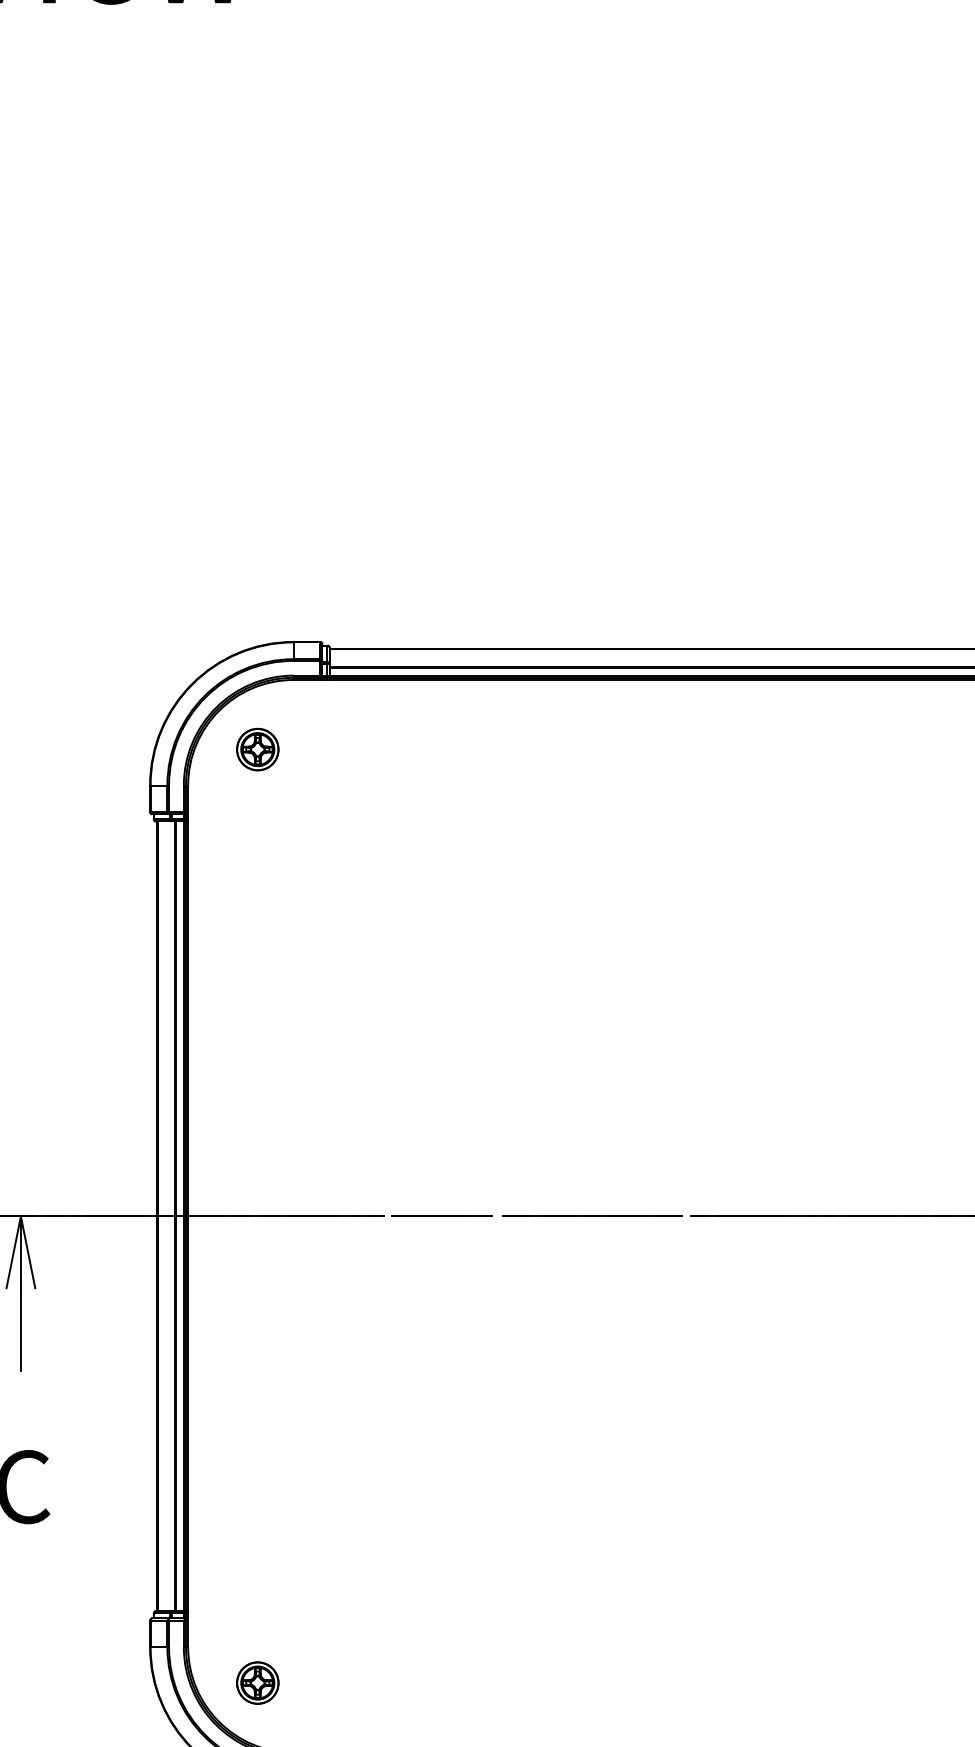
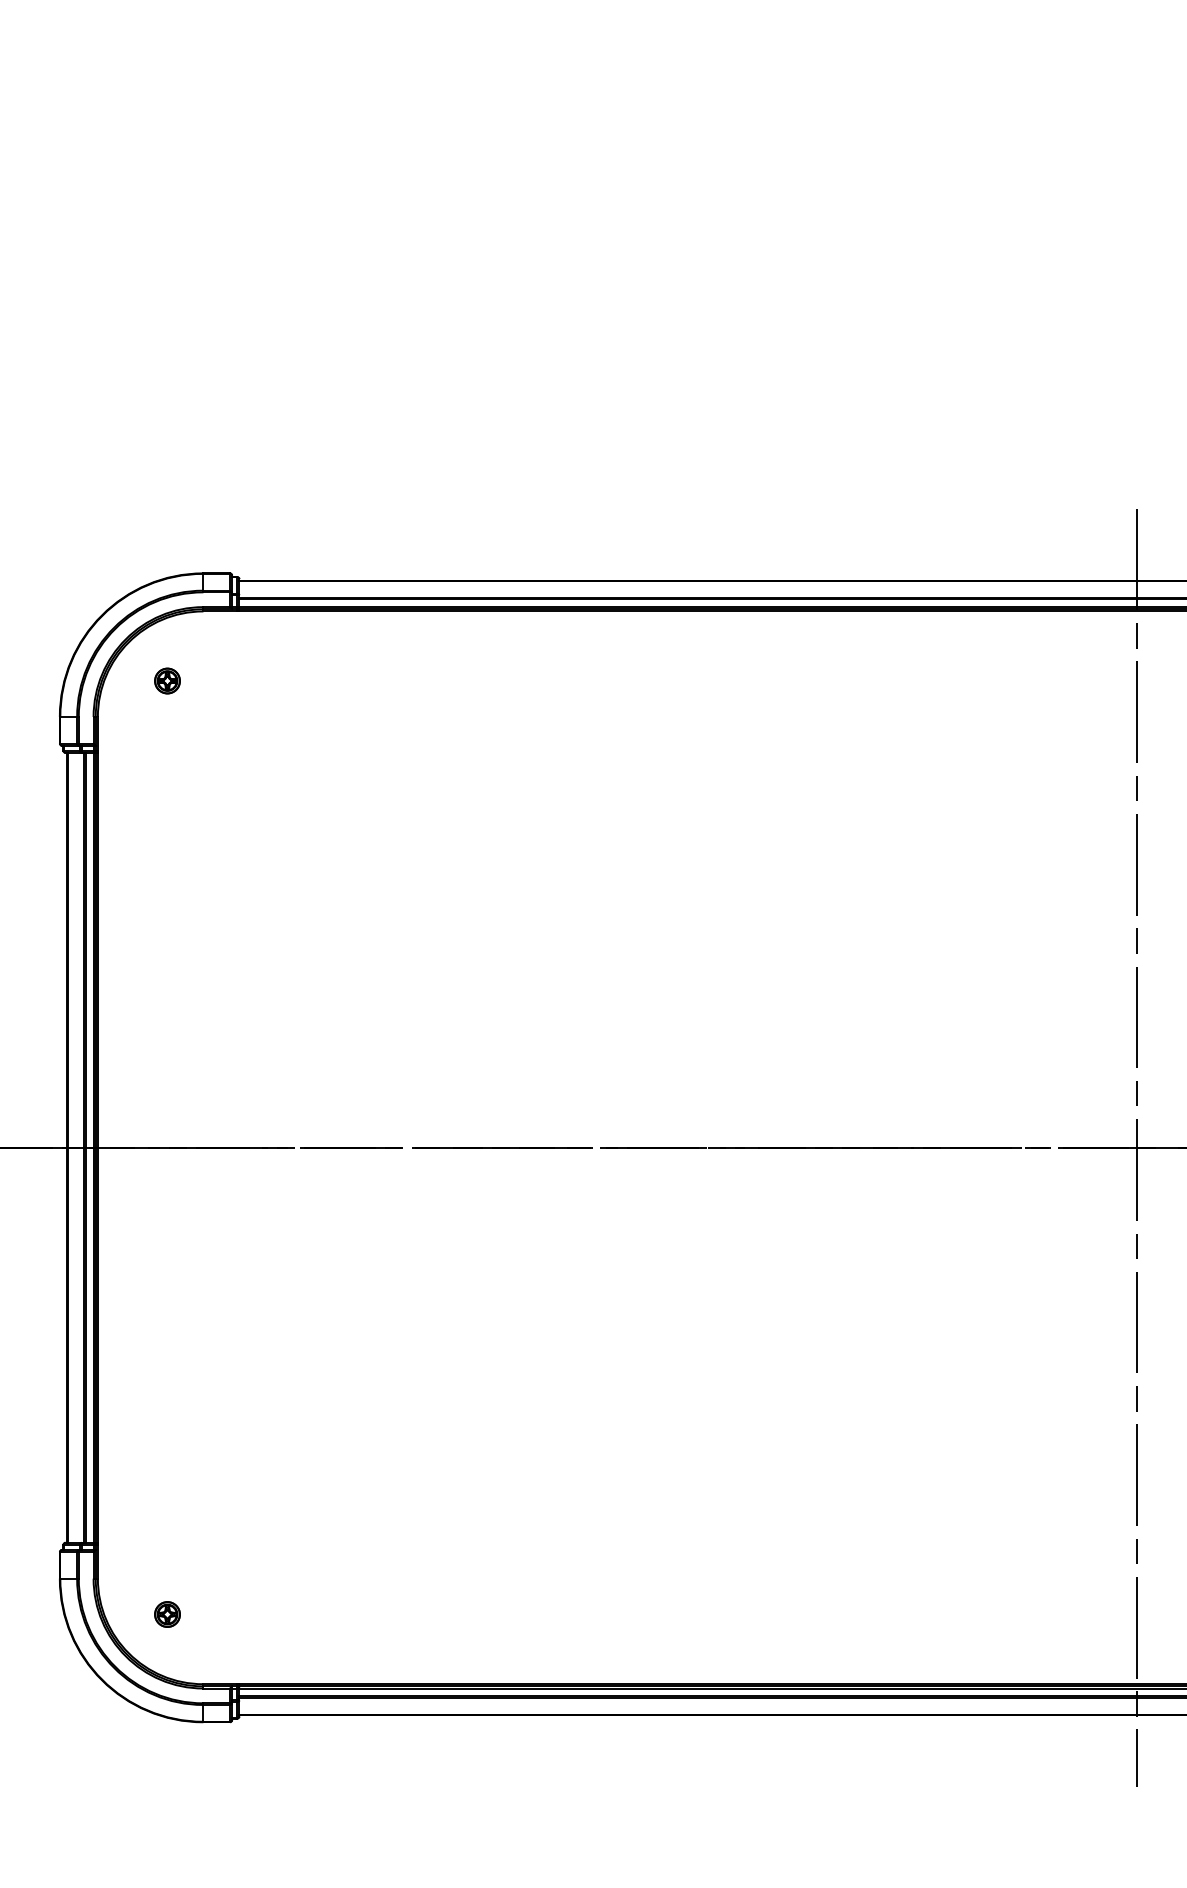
part: (257, 749) -> (167, 680), size x0.6
part: (257, 1683) -> (167, 1614), size x0.6

